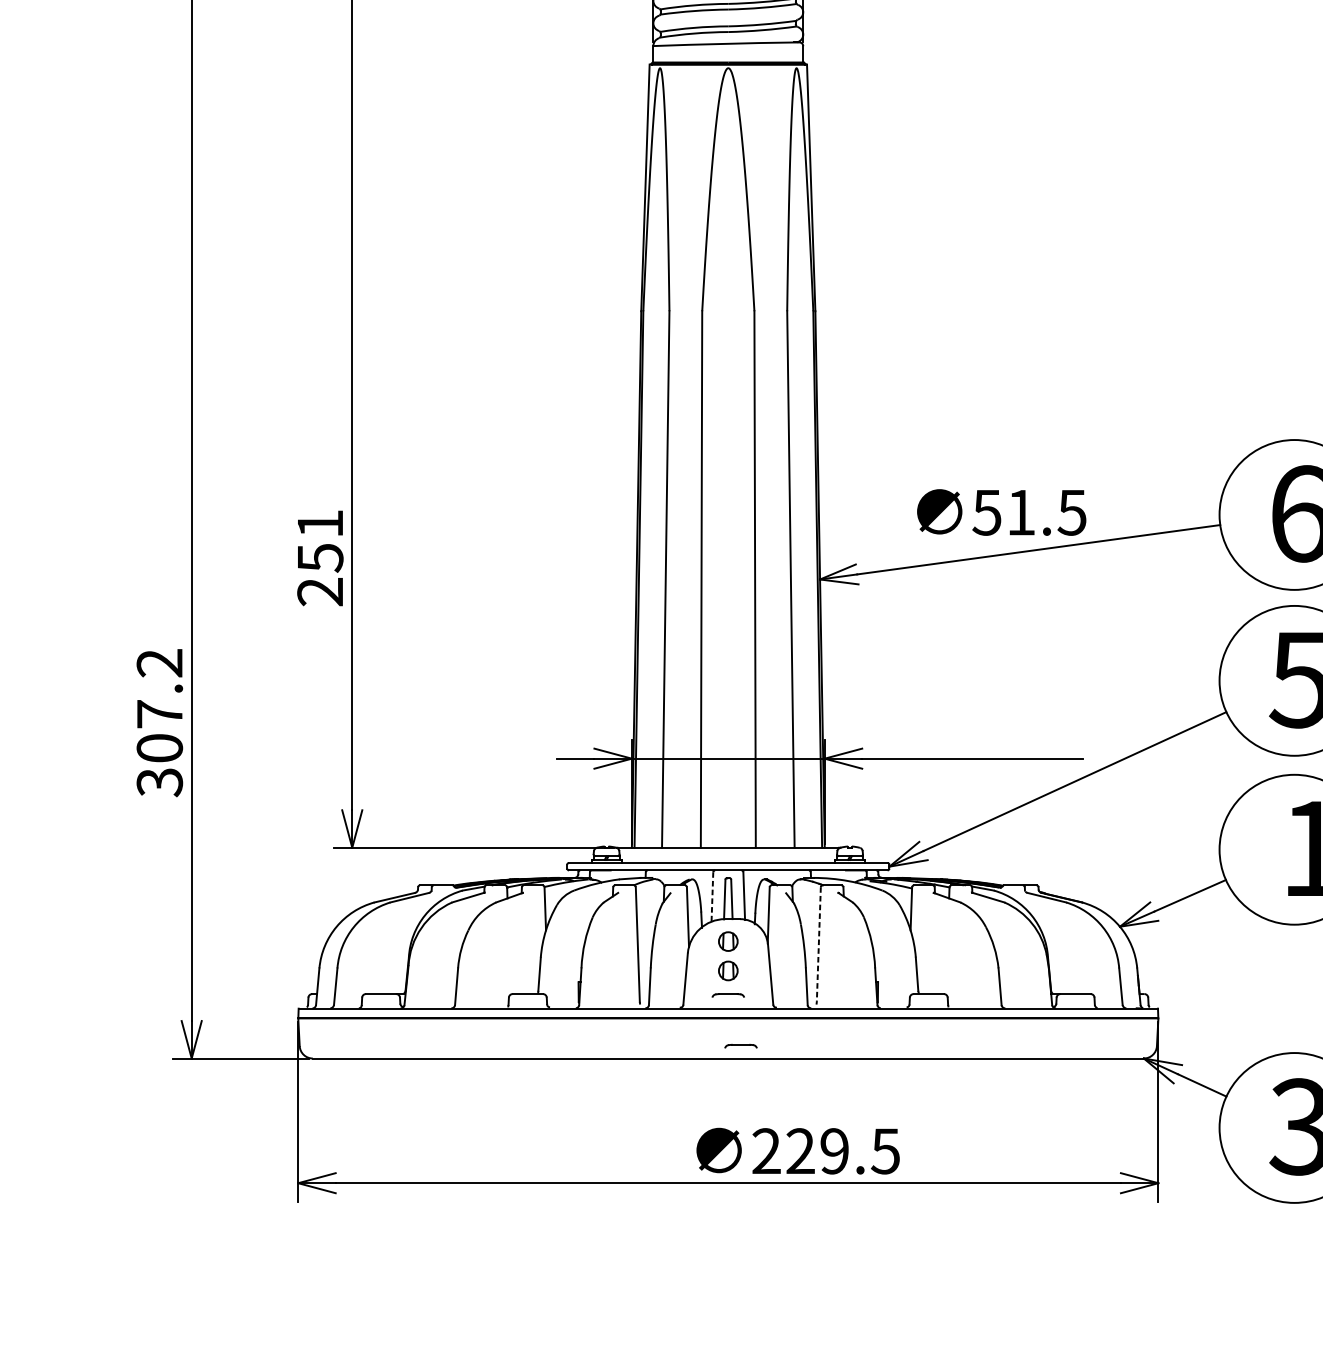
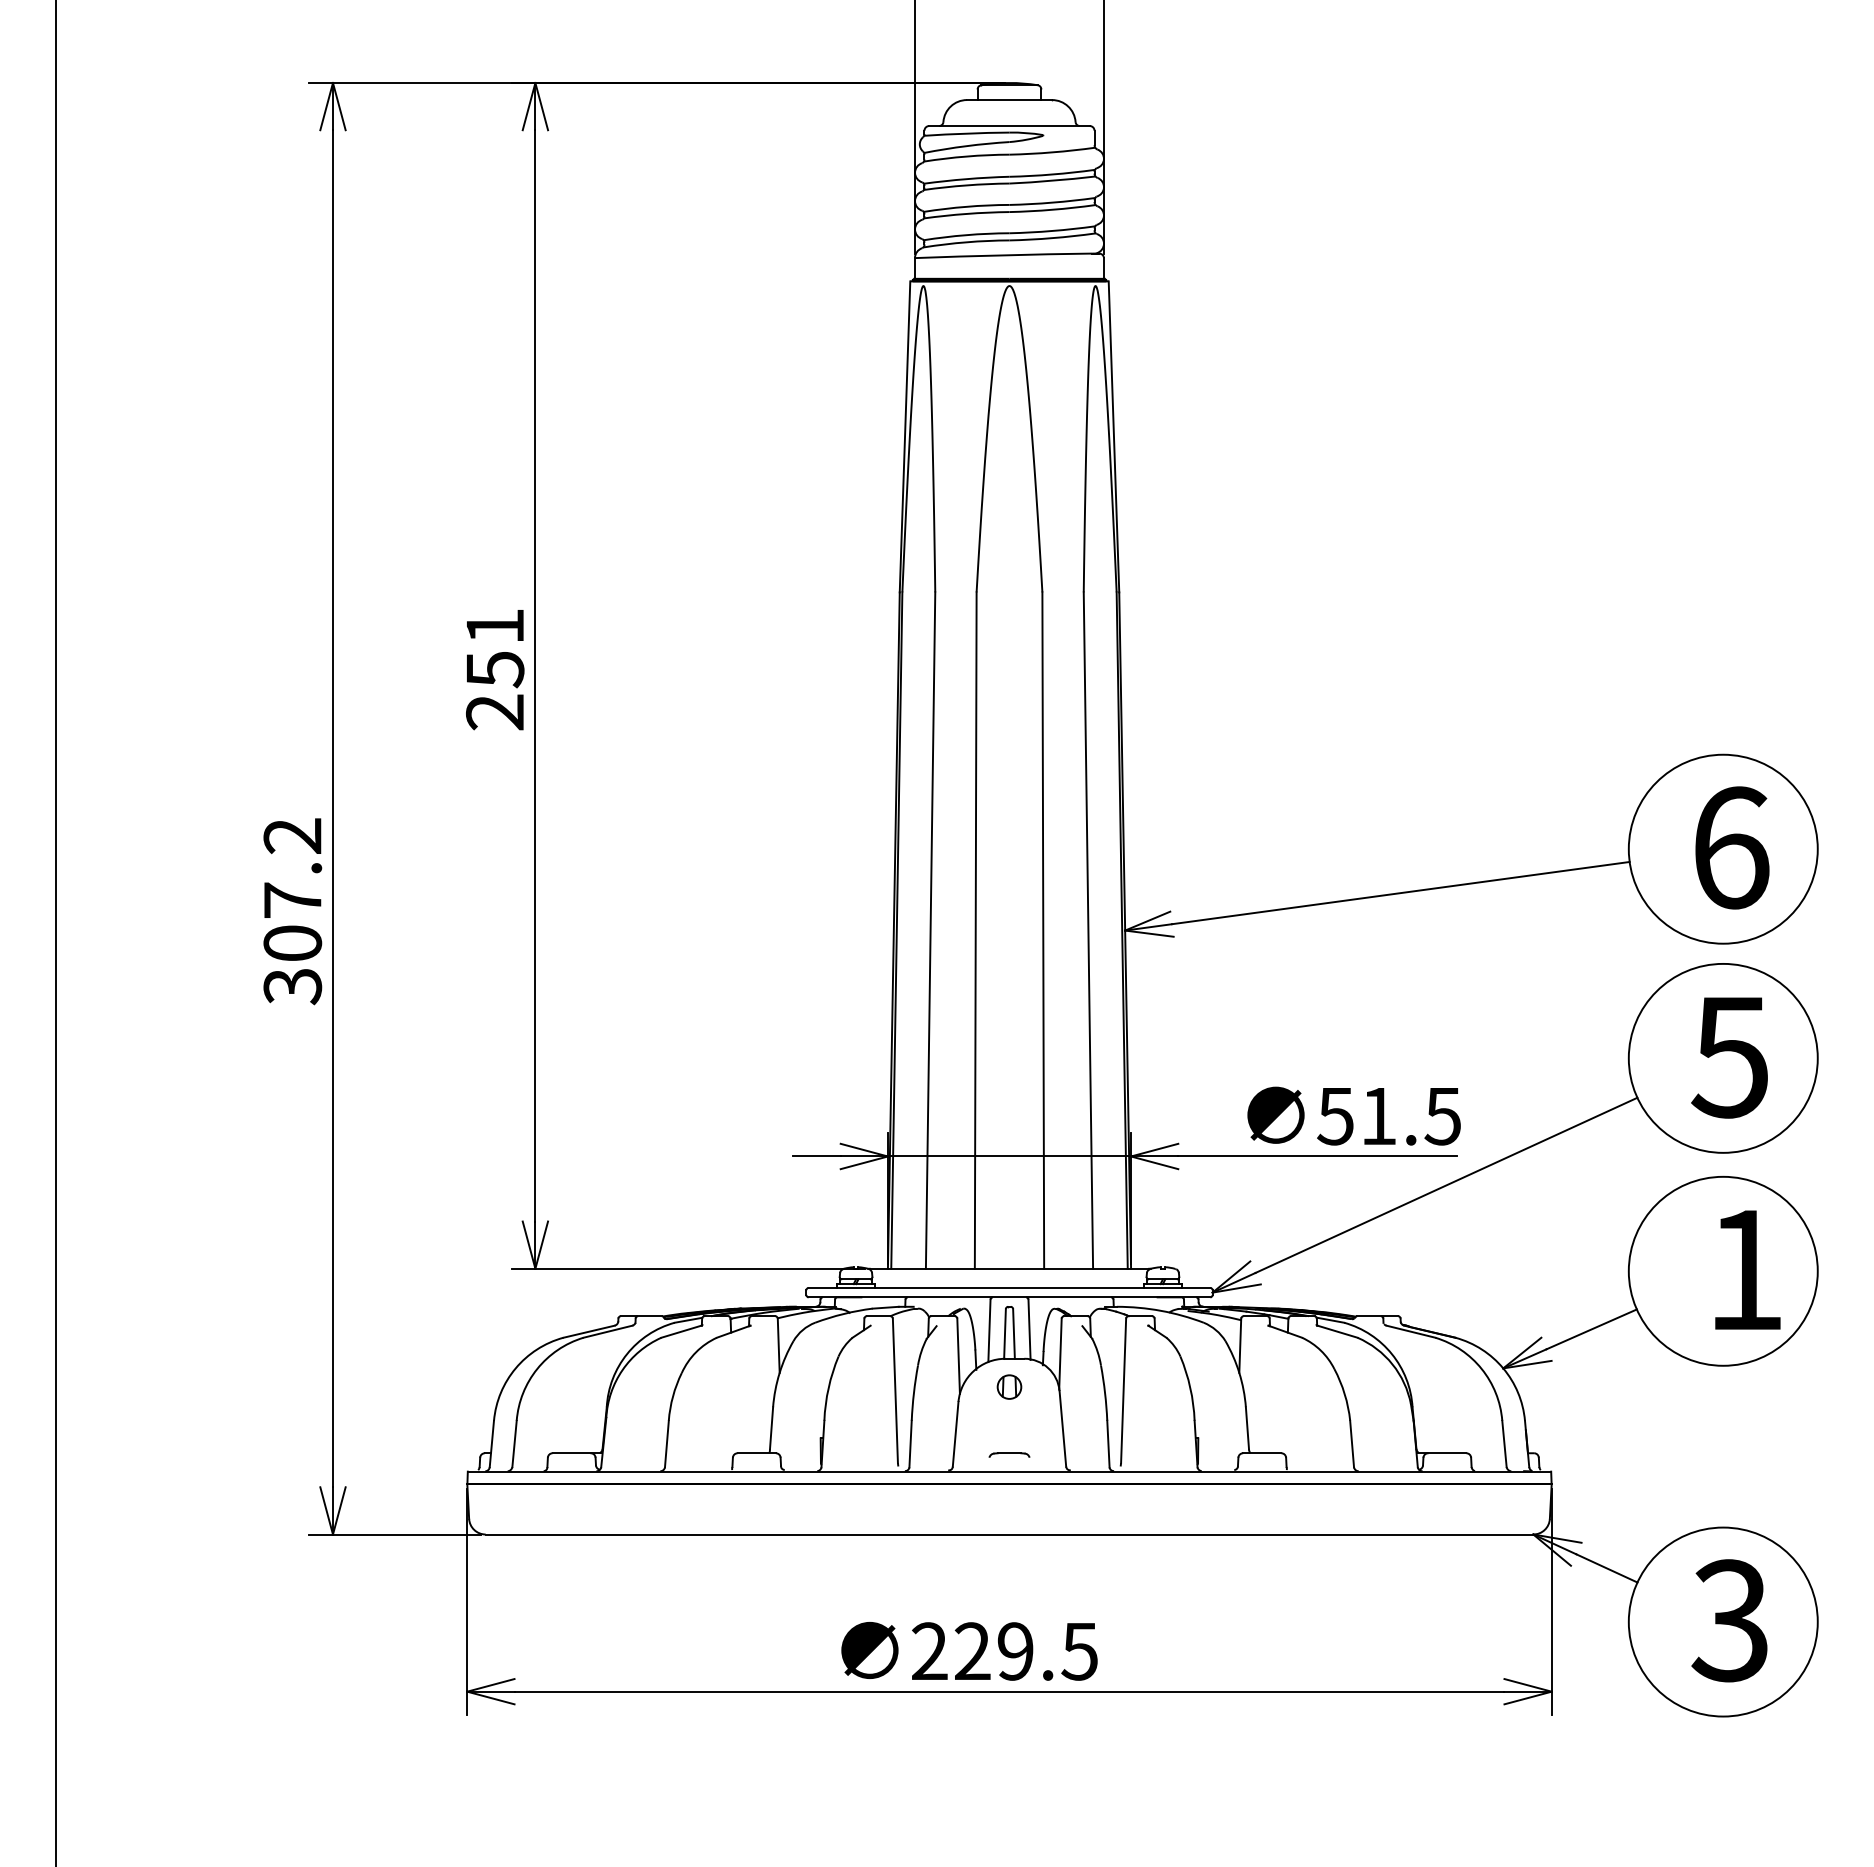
text: (1001, 512) -> (1353, 1115), moved
text: (320, 558) -> (495, 670), moved
text: (159, 722) -> (292, 911), moved
line: (712, 897) -> (989, 1331), dashed -> solid
line: (818, 945) -> (1123, 1391), dashed -> solid
part: (728, 970) -> (1009, 1423), removed
part: (741, 1045) -> (1025, 1518), removed
text: (798, 1151) -> (969, 1651), moved

